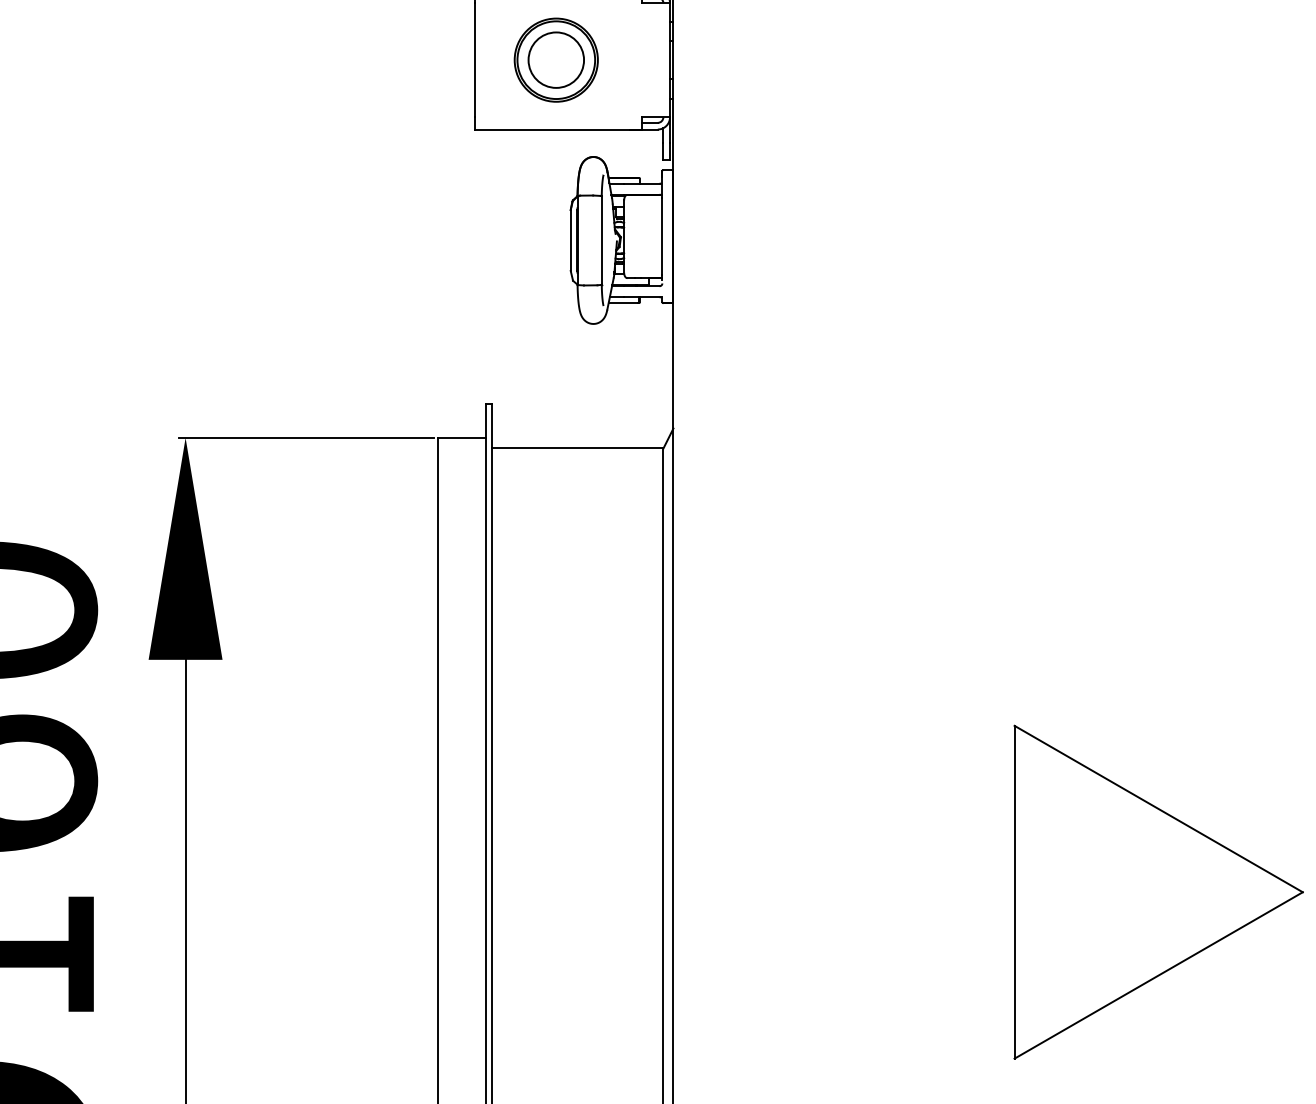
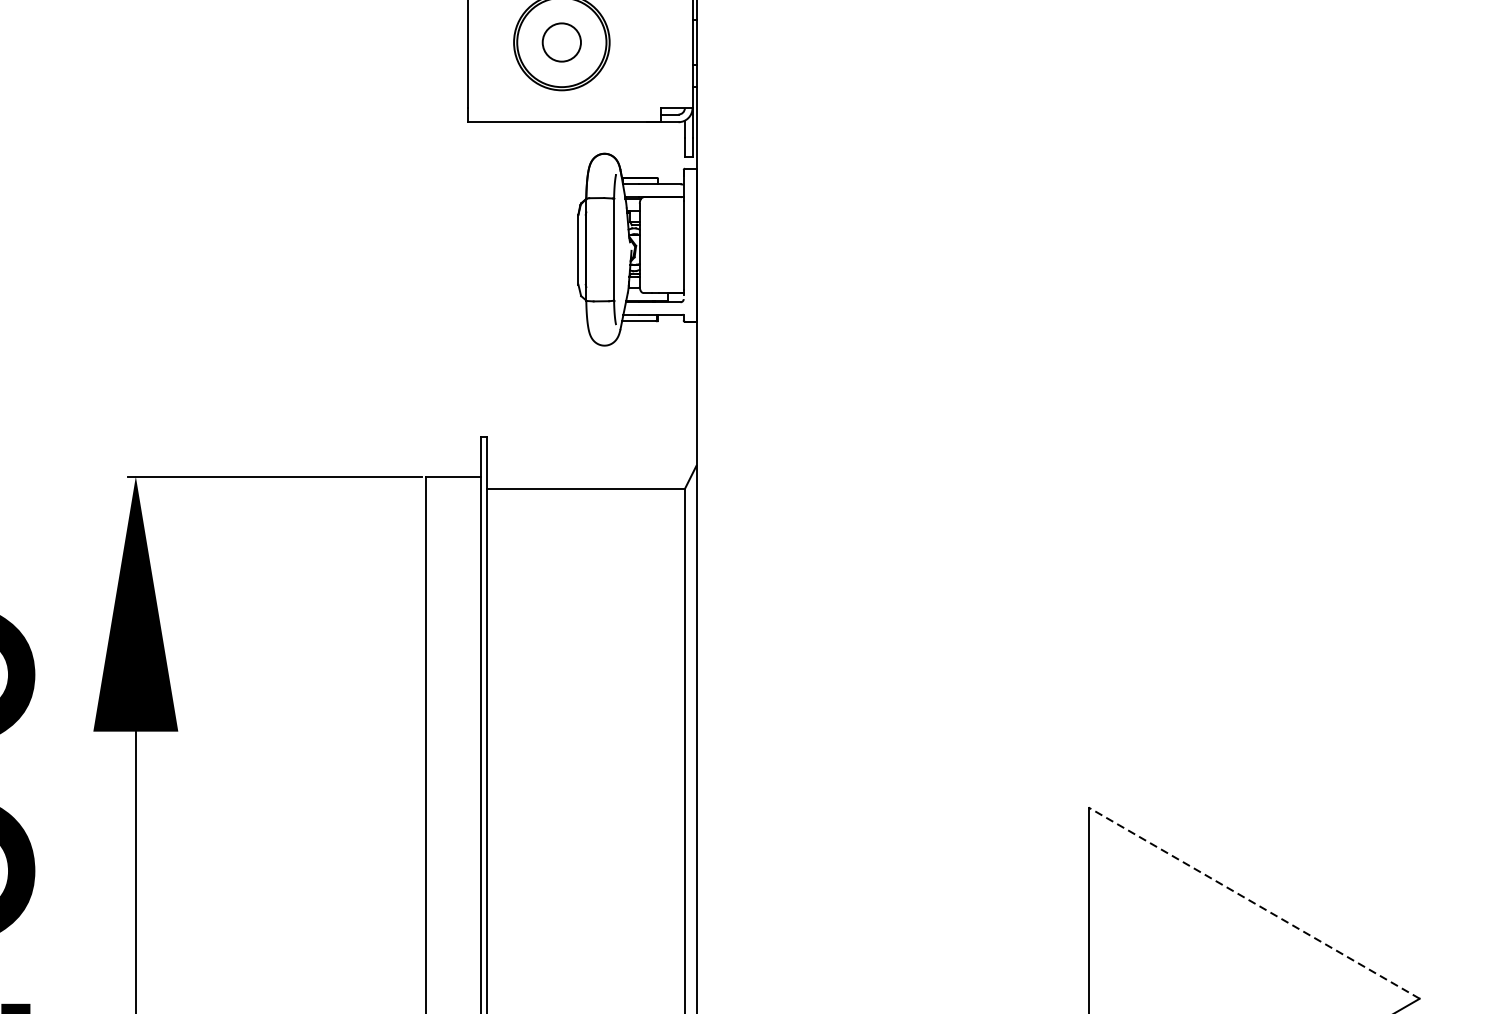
circle: (556, 59) -> (562, 41), size x0.6
line: (1158, 808) -> (1253, 902), solid -> dashed

